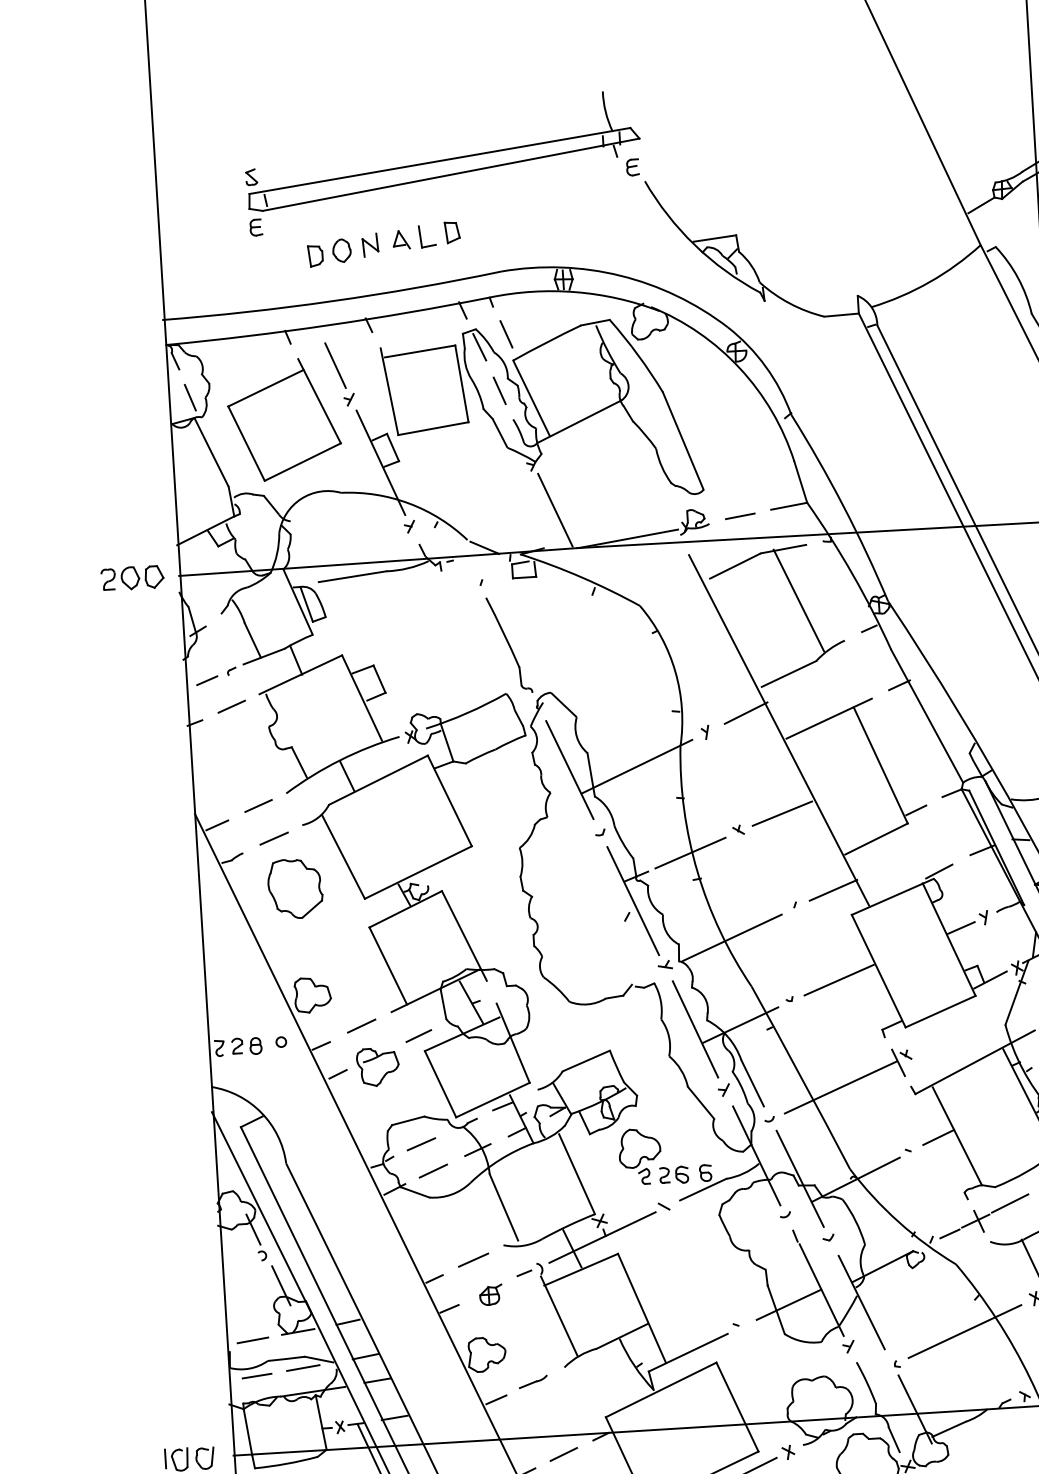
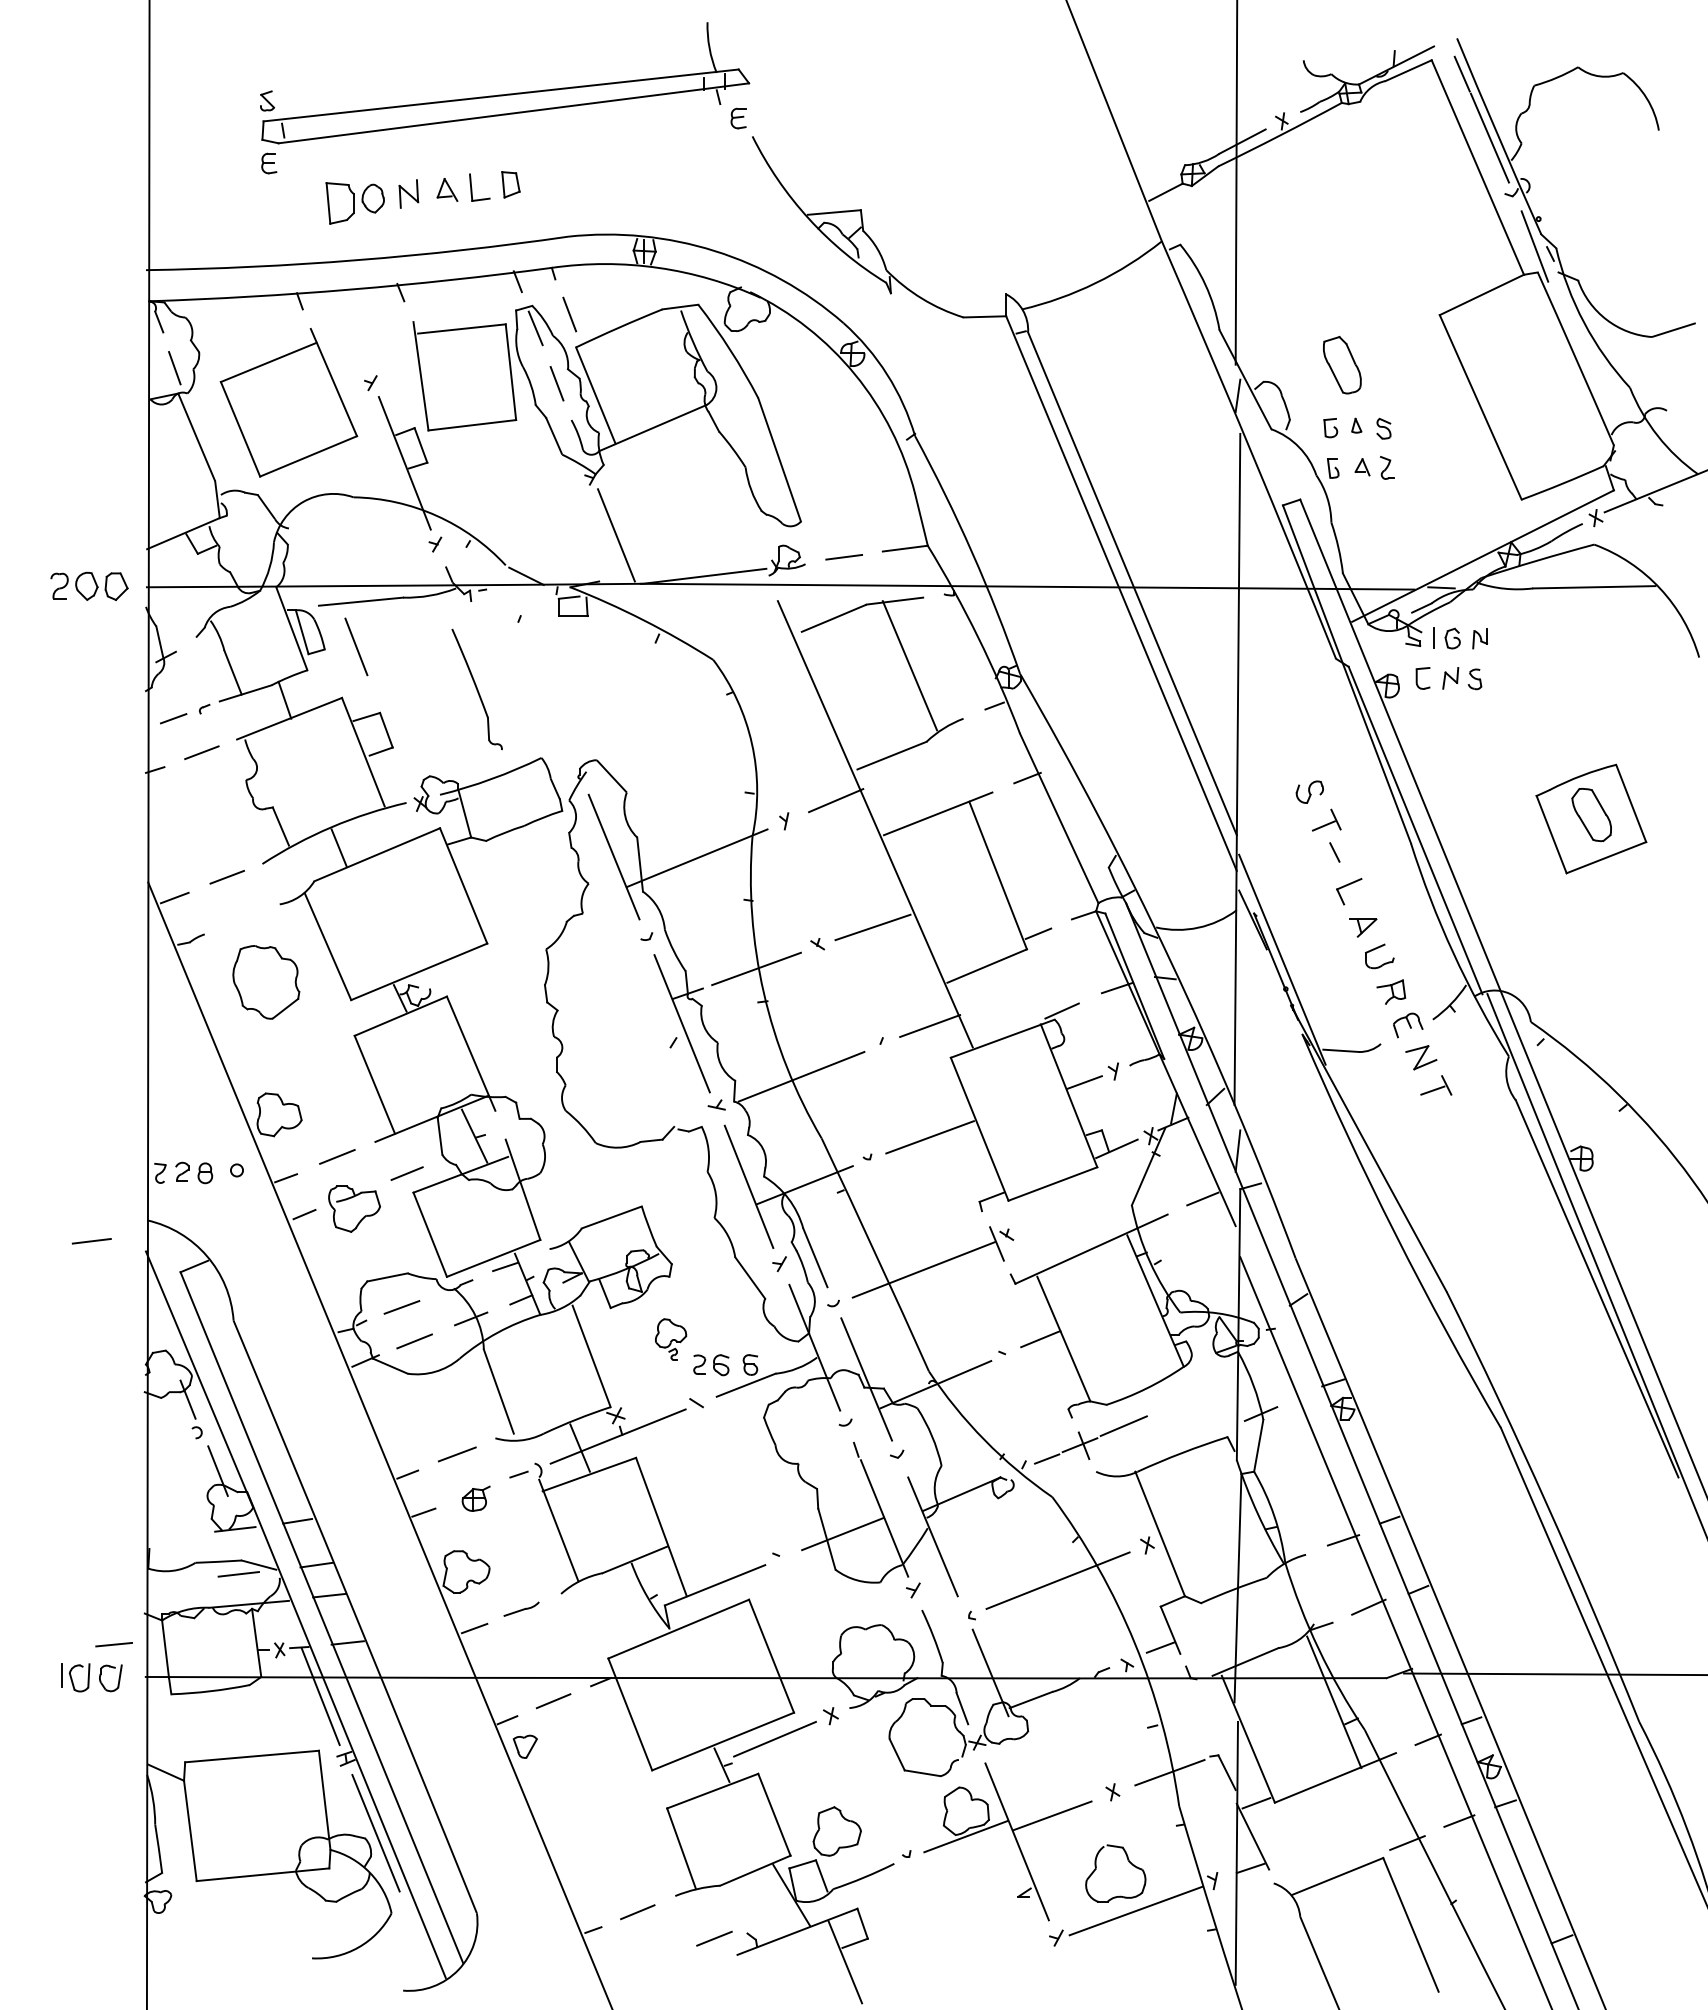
part: (314, 255) -> (339, 202), size x1.6
line: (335, 365) -> (356, 646), moved
part: (508, 645) -> (476, 689), moved
line: (273, 838) -> (243, 918), removed
part: (639, 1156) -> (670, 1339), size x0.6
line: (252, 1340) -> (91, 1241), moved
line: (256, 1375) -> (113, 1644), moved

